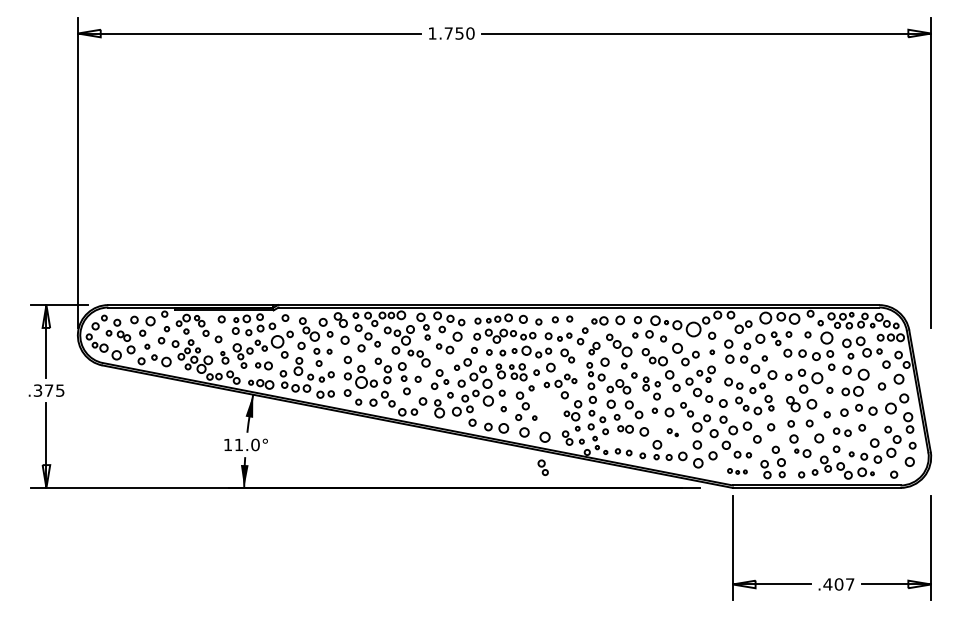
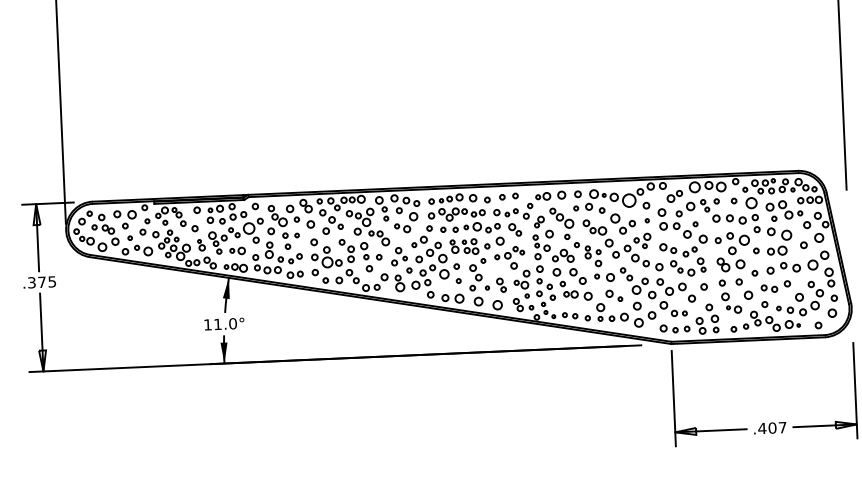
part: (672, 432) -> (614, 295), size x1.67
part: (542, 467) -> (500, 285), moved
part: (737, 471) -> (675, 328), size x1.67

